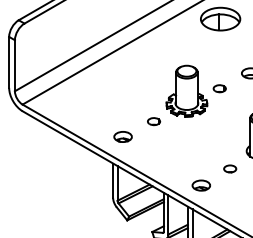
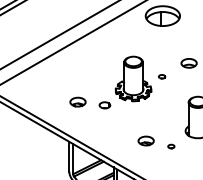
part: (219, 88) -> (161, 76), size x0.6
part: (122, 136) -> (77, 101), moved
part: (230, 168) -> (171, 146), size x0.6
part: (200, 185) -> (145, 140), moved

